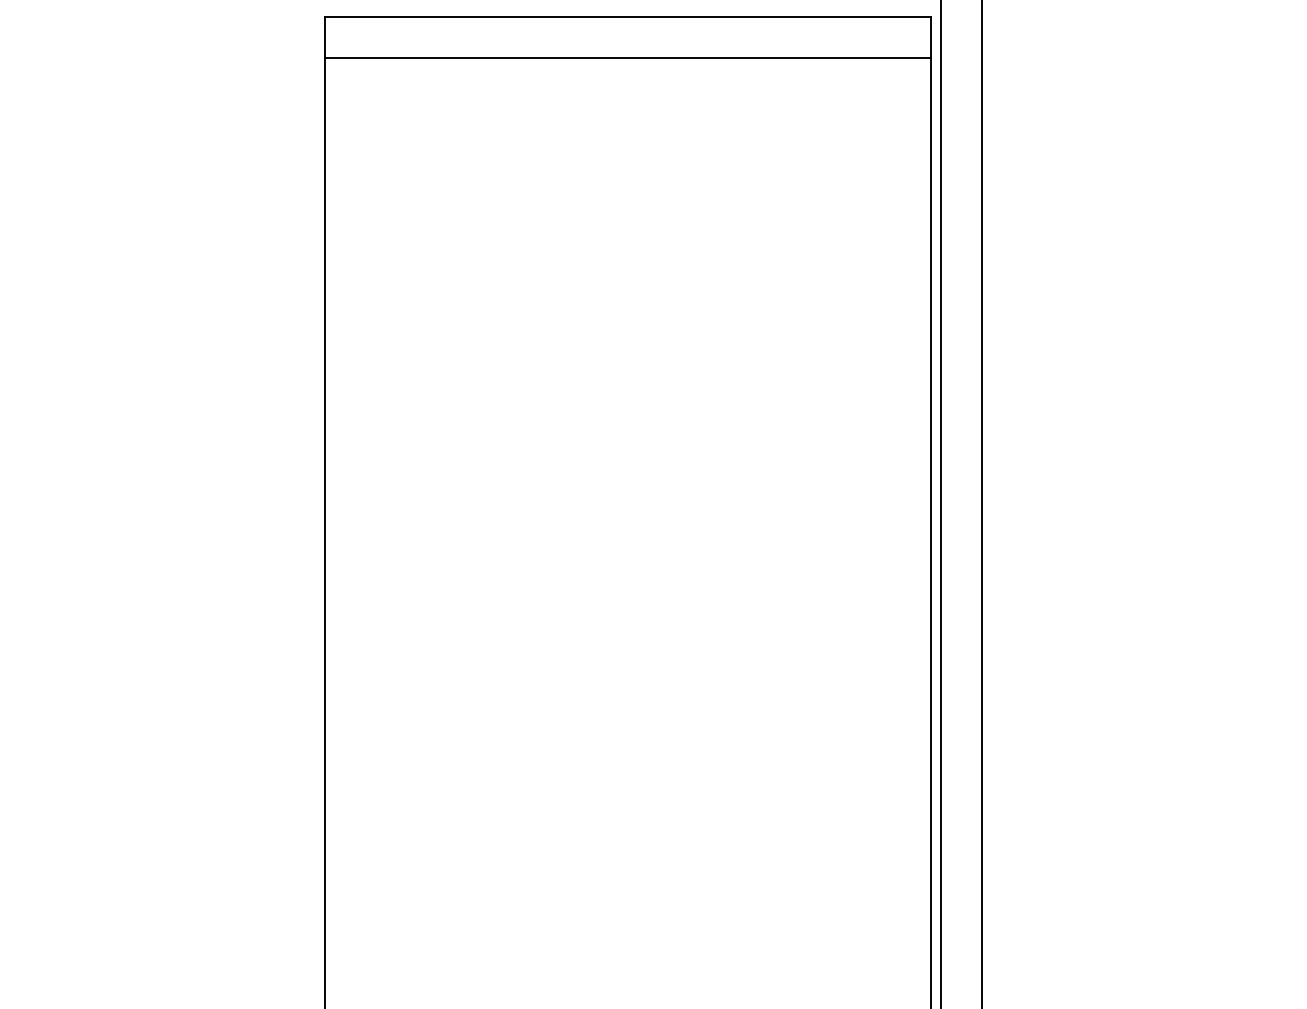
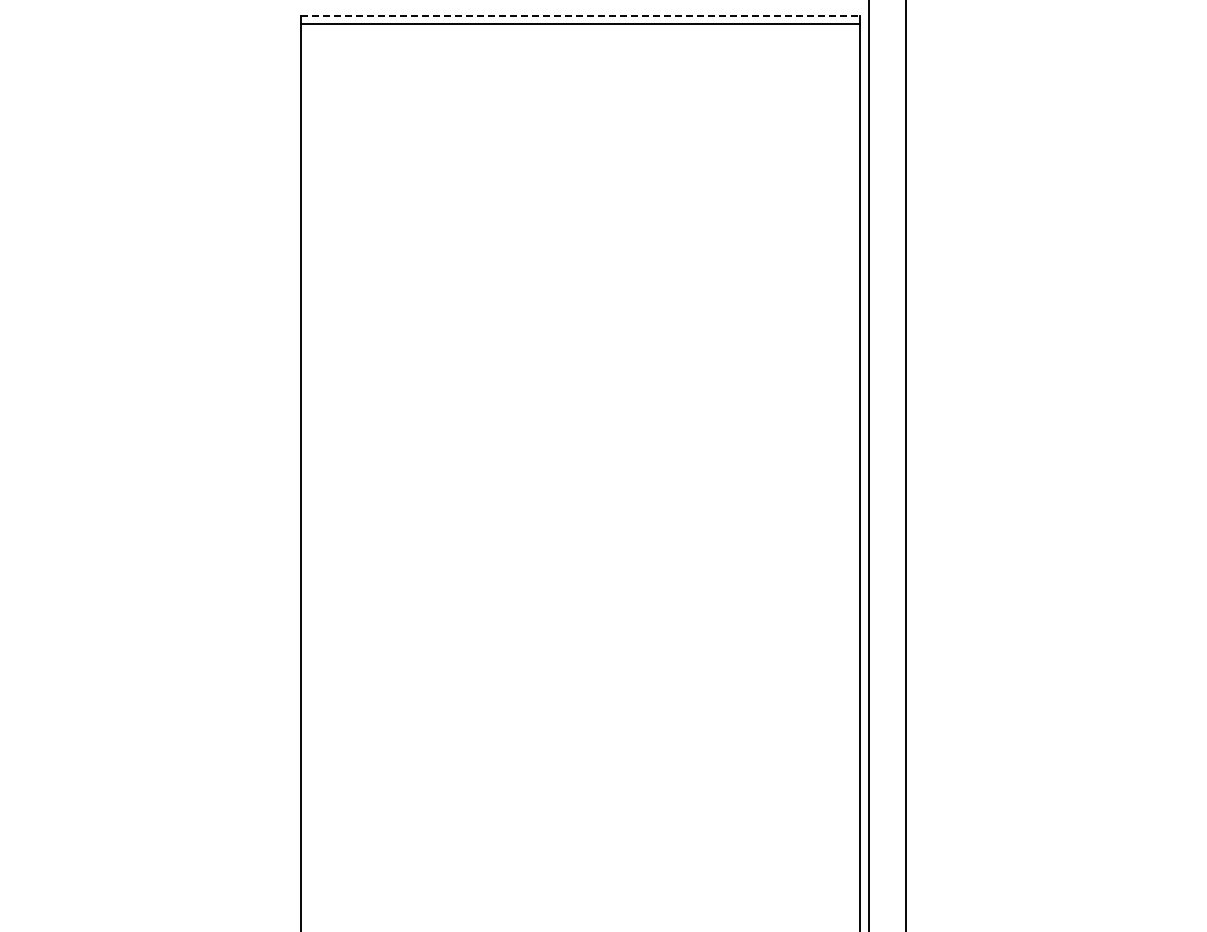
line: (628, 17) -> (580, 16), solid -> dashed
line: (627, 57) -> (579, 23), moved

